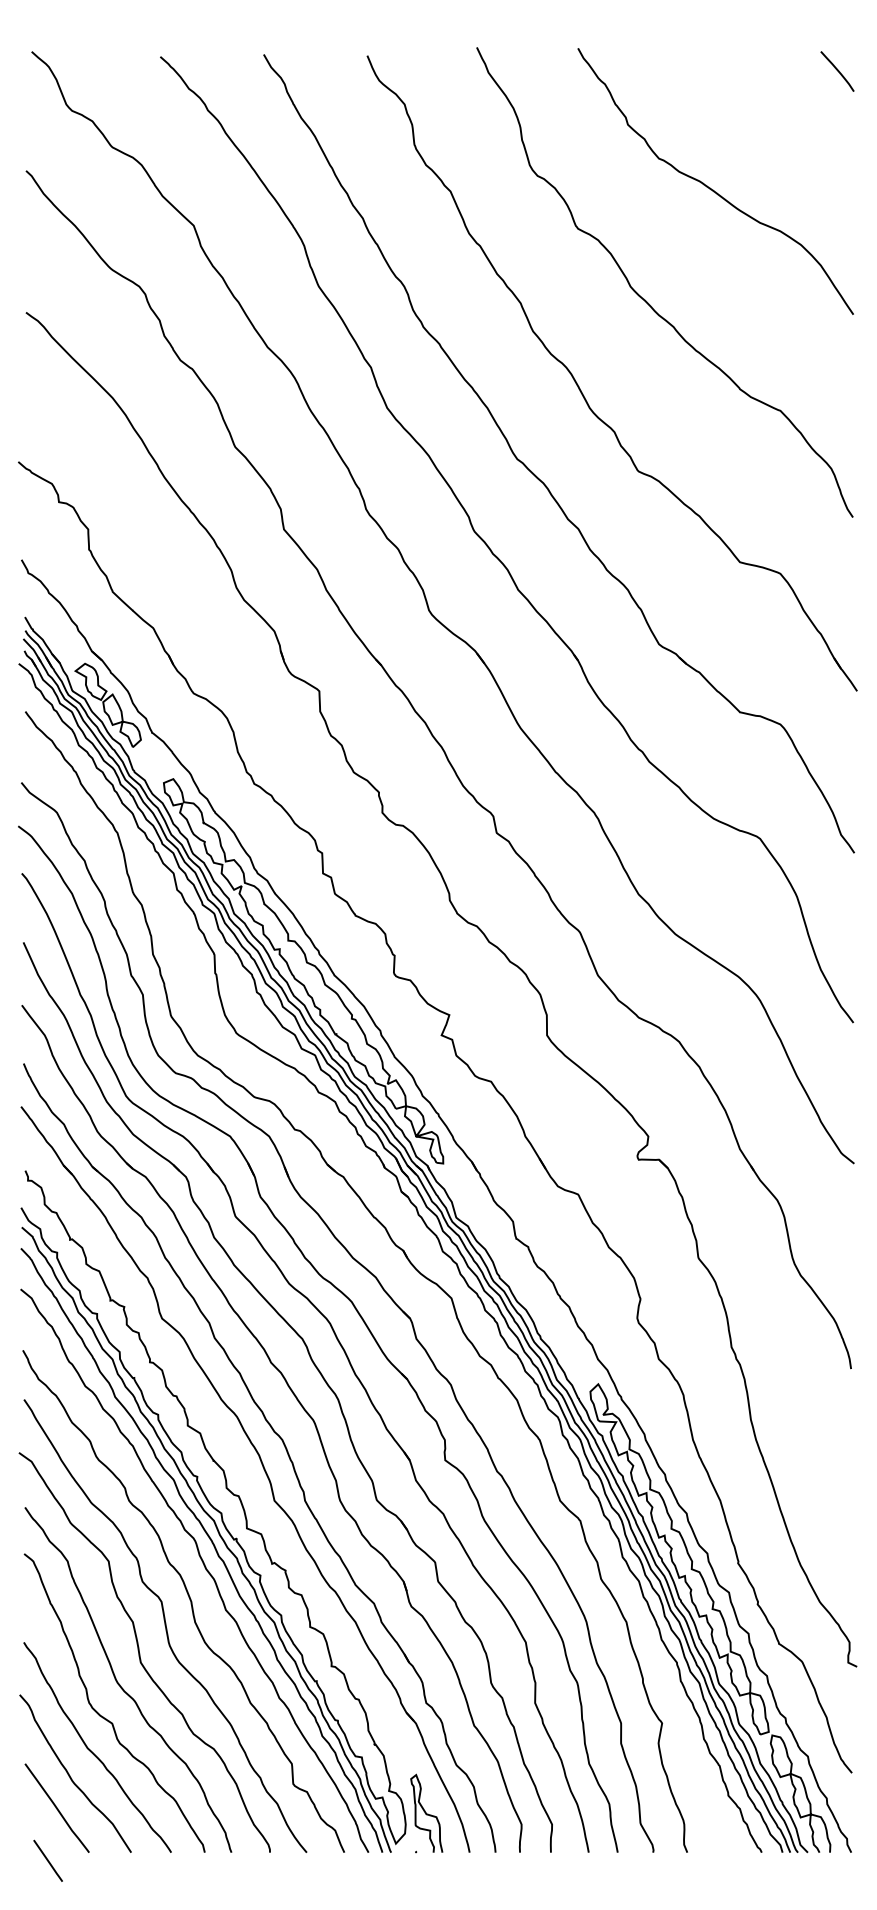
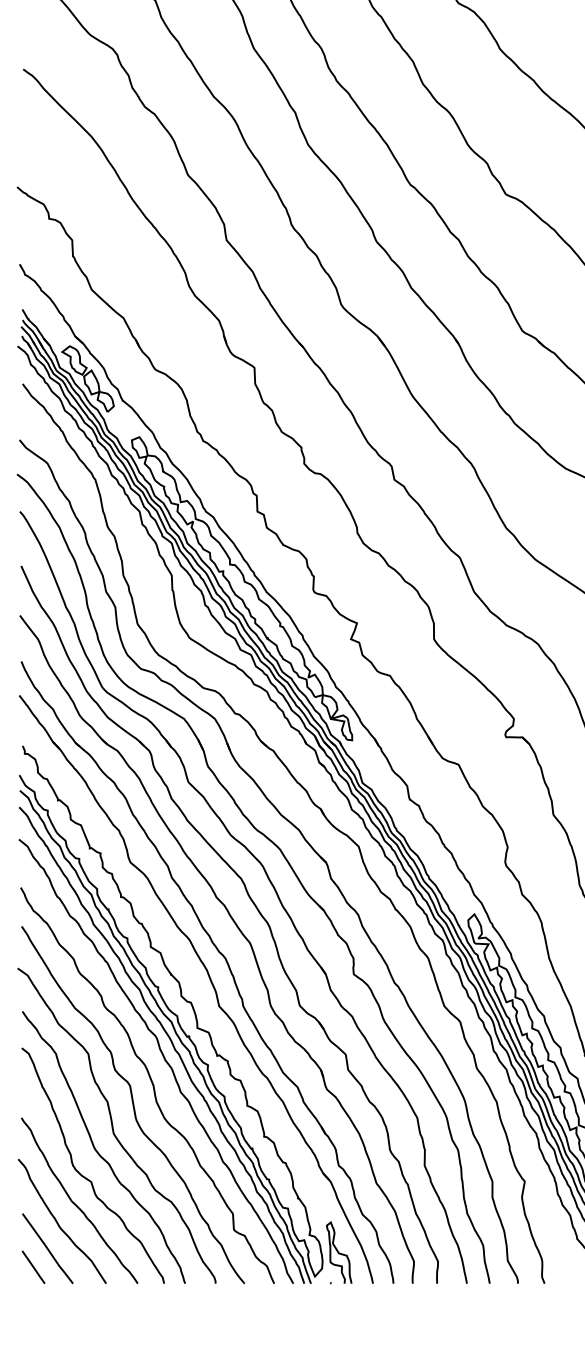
line: (47, 1860) -> (33, 1267), moved

